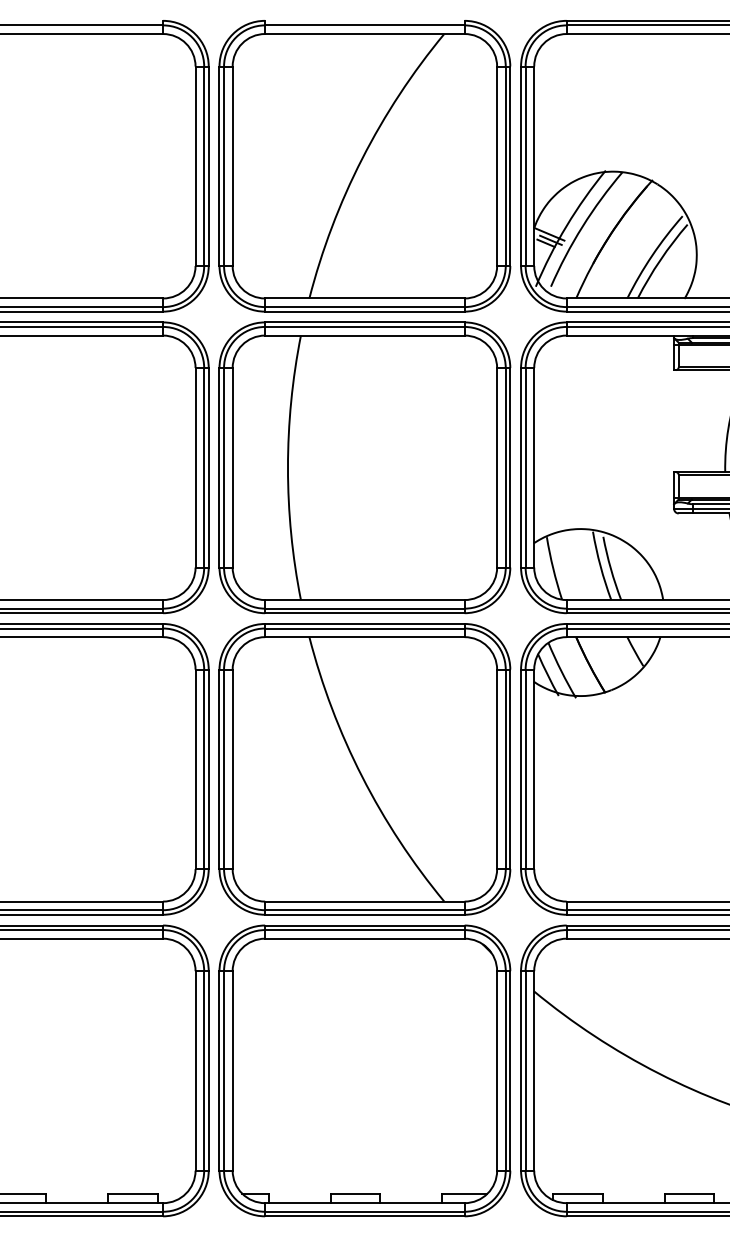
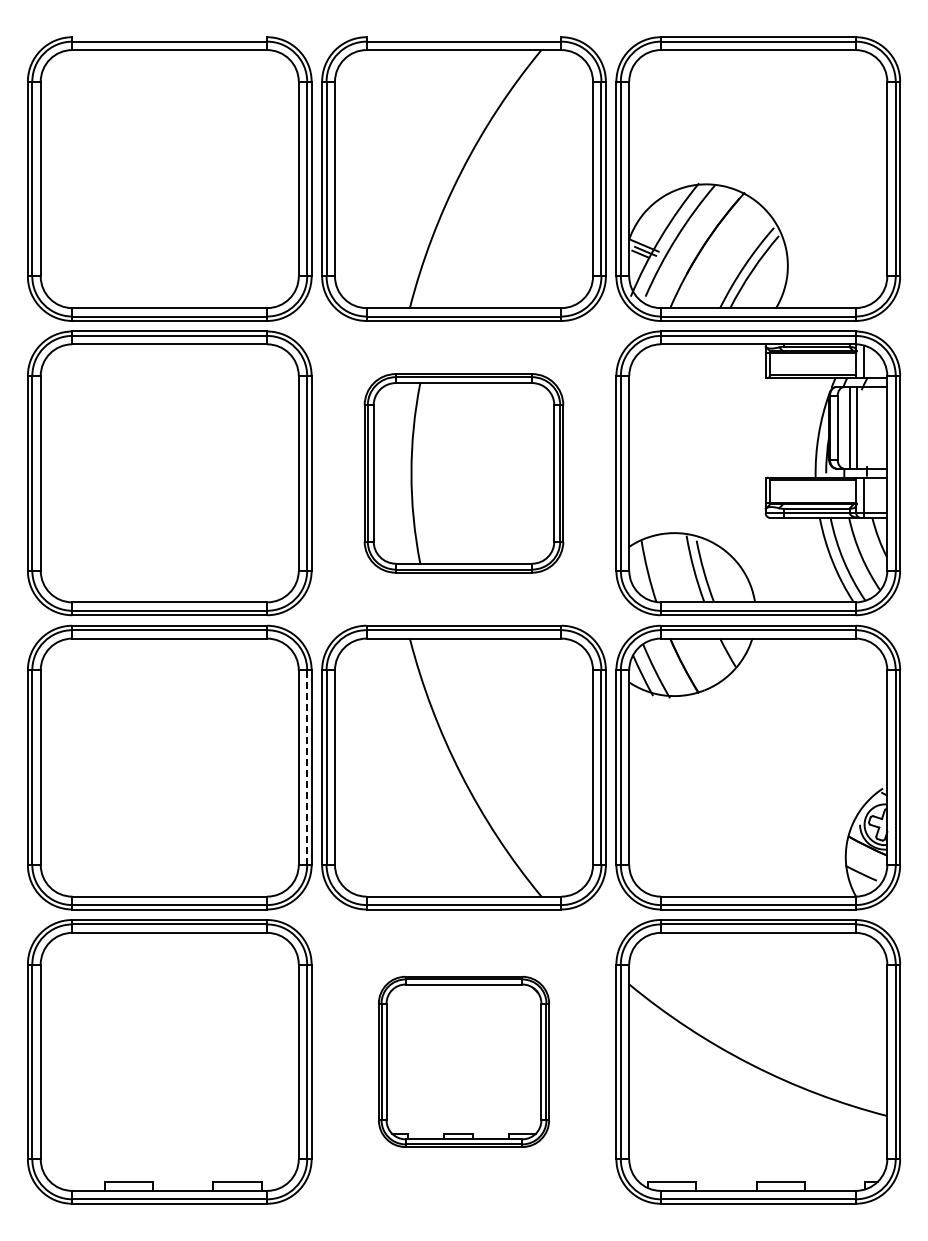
part: (364, 467) -> (463, 473), size x0.7
line: (204, 769) -> (307, 767), solid -> dashed
part: (364, 1070) -> (463, 1061), size x0.6

